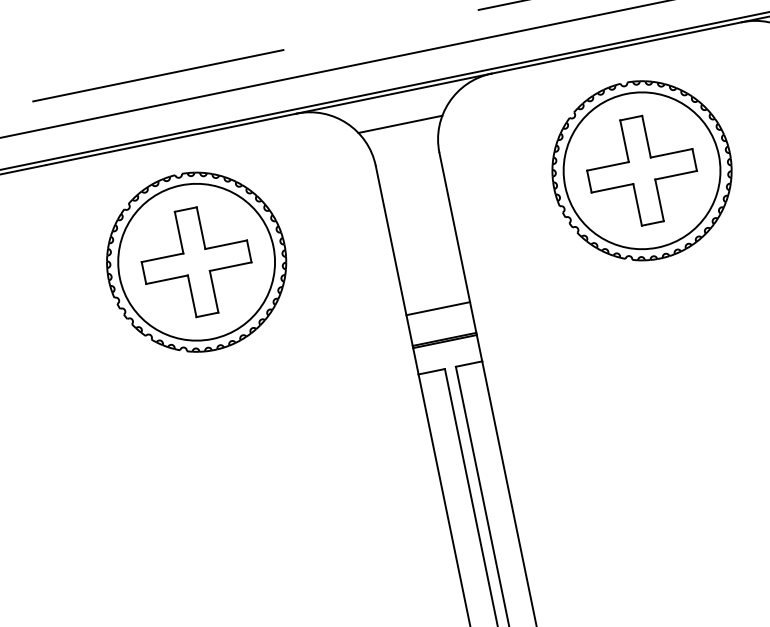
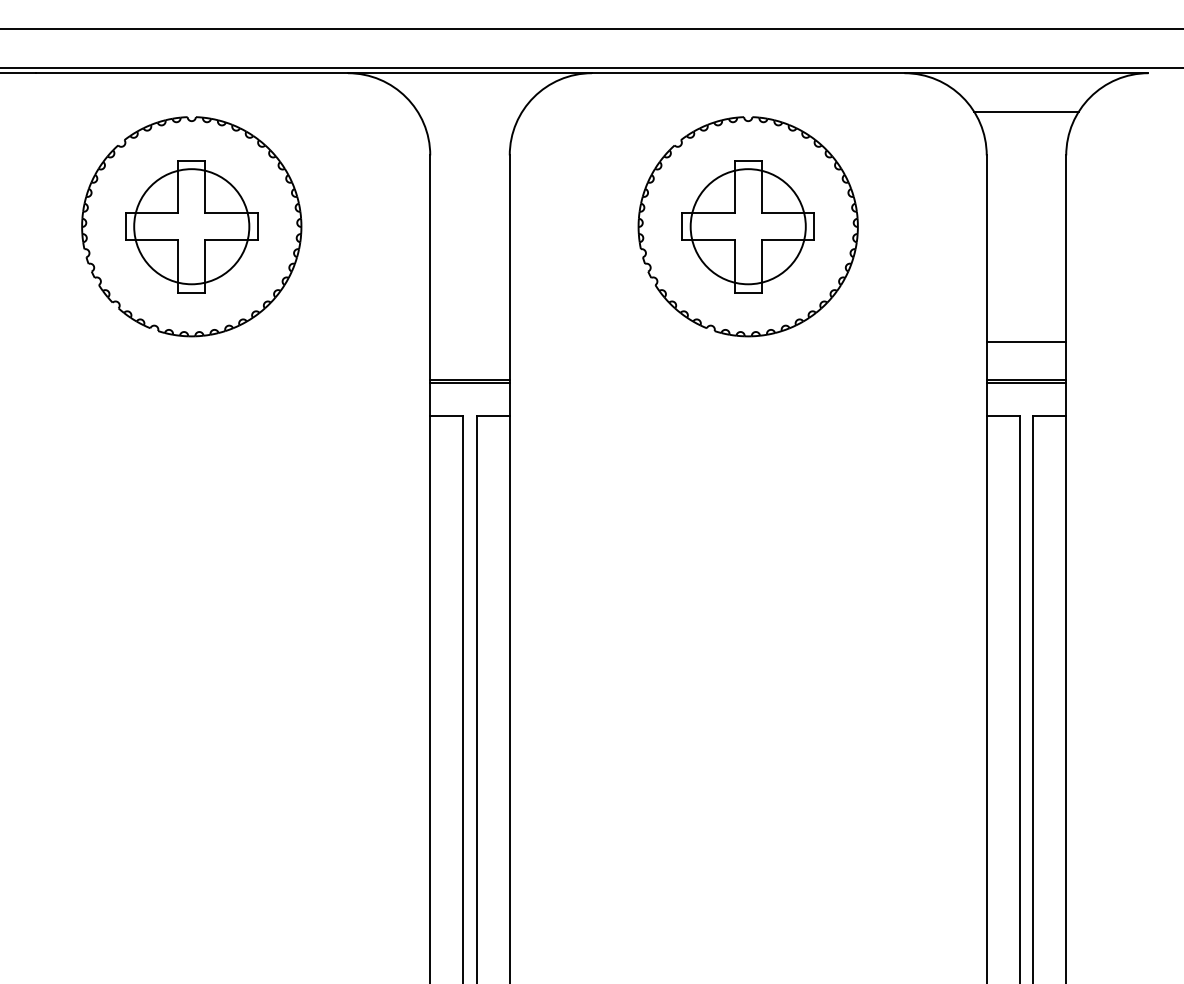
line: (400, 124) -> (469, 111), removed
circle: (642, 170) -> (748, 226), size x0.6
circle: (196, 262) -> (191, 226), size x0.6
line: (437, 308) -> (469, 341), removed

